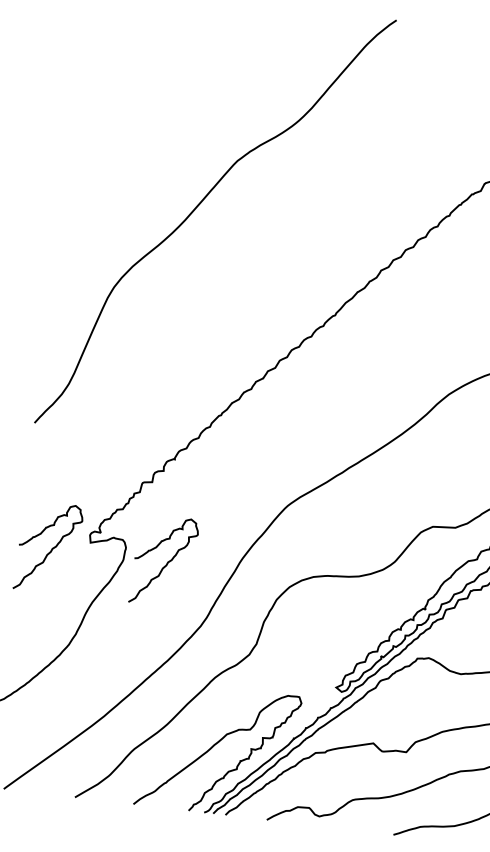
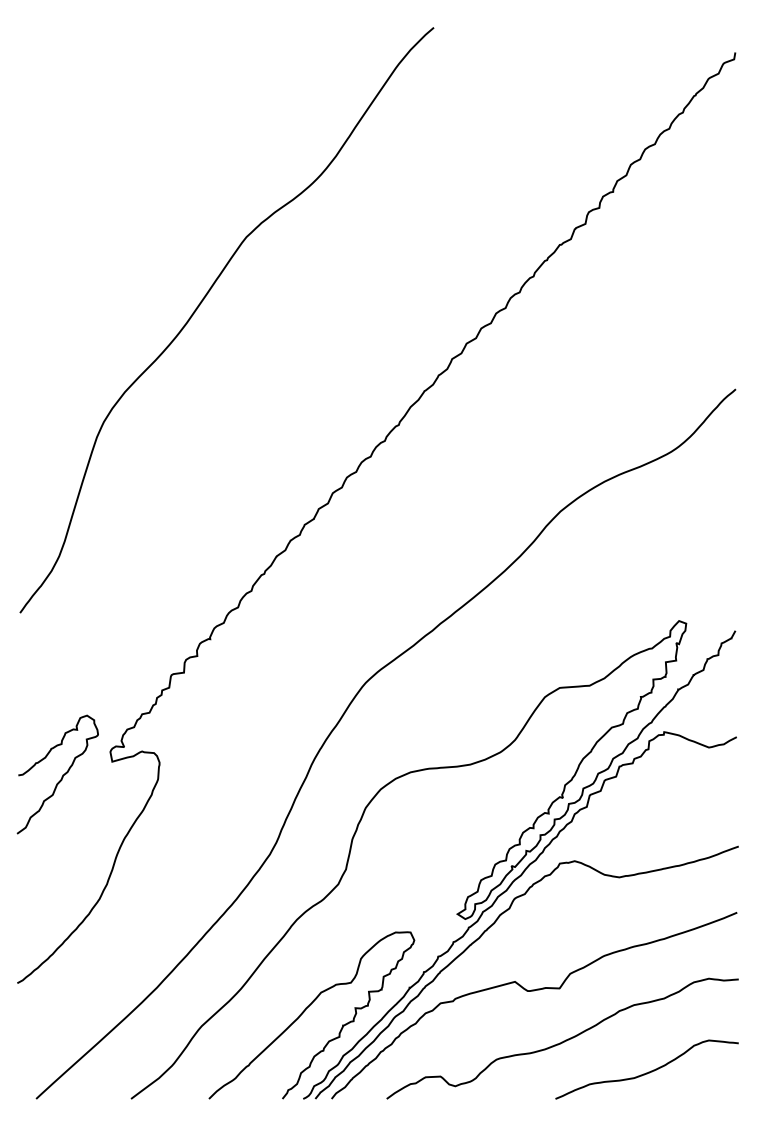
curve: (166, 562) -> (215, 776), removed

